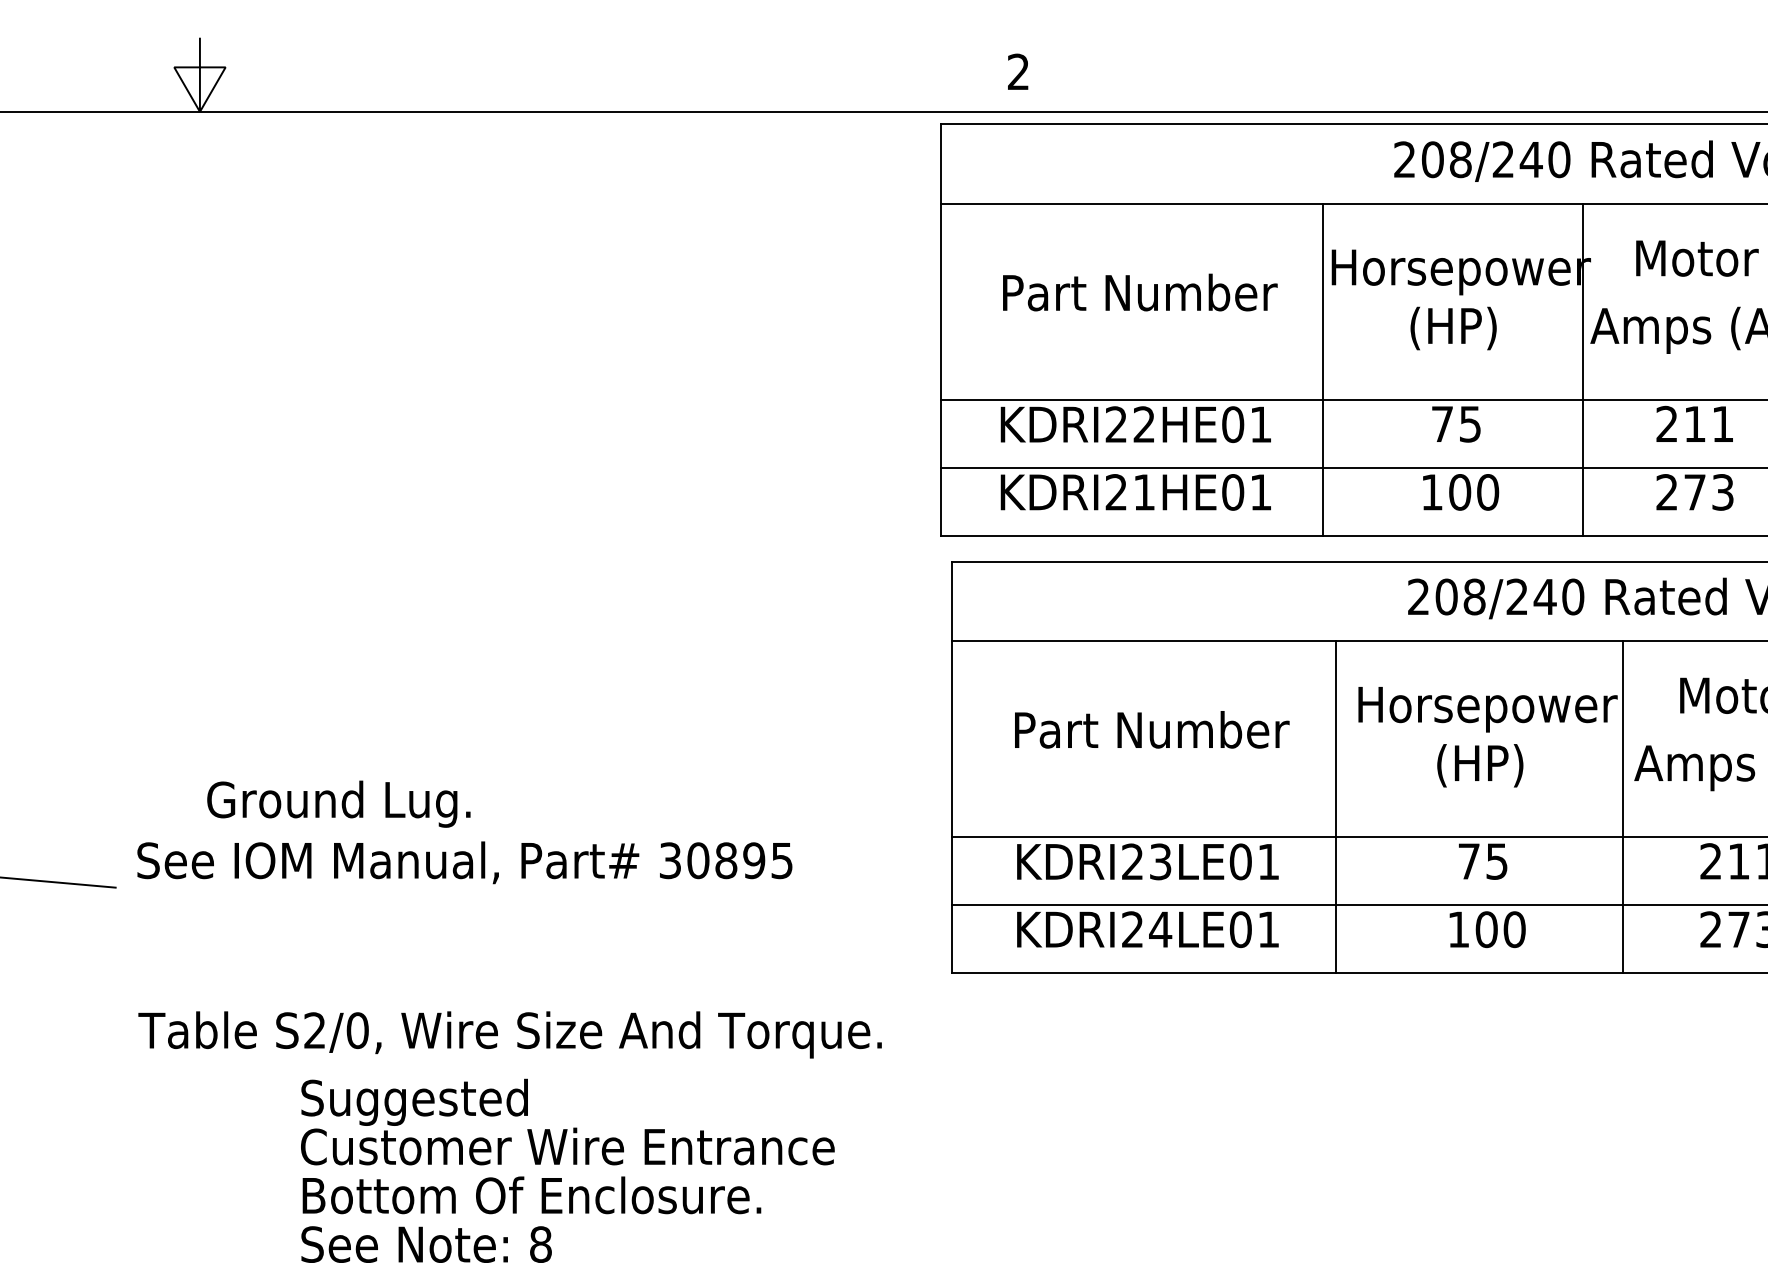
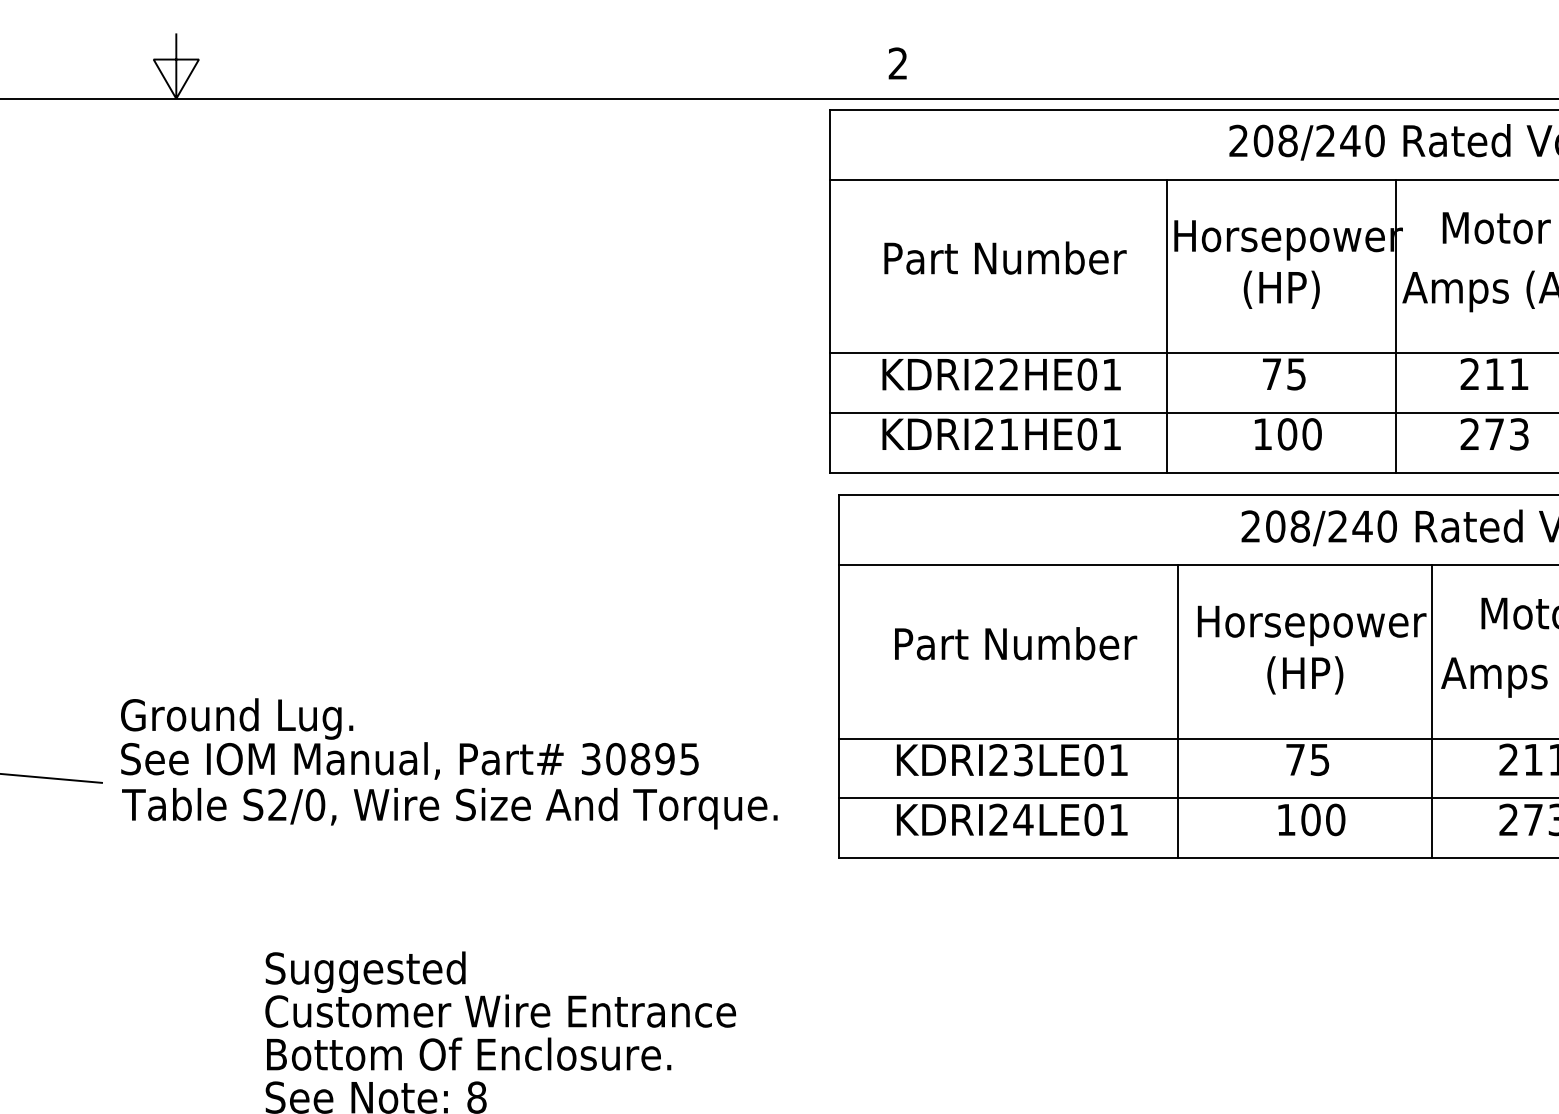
text: (338, 803) -> (236, 718), moved
text: (509, 1034) -> (449, 808), moved

